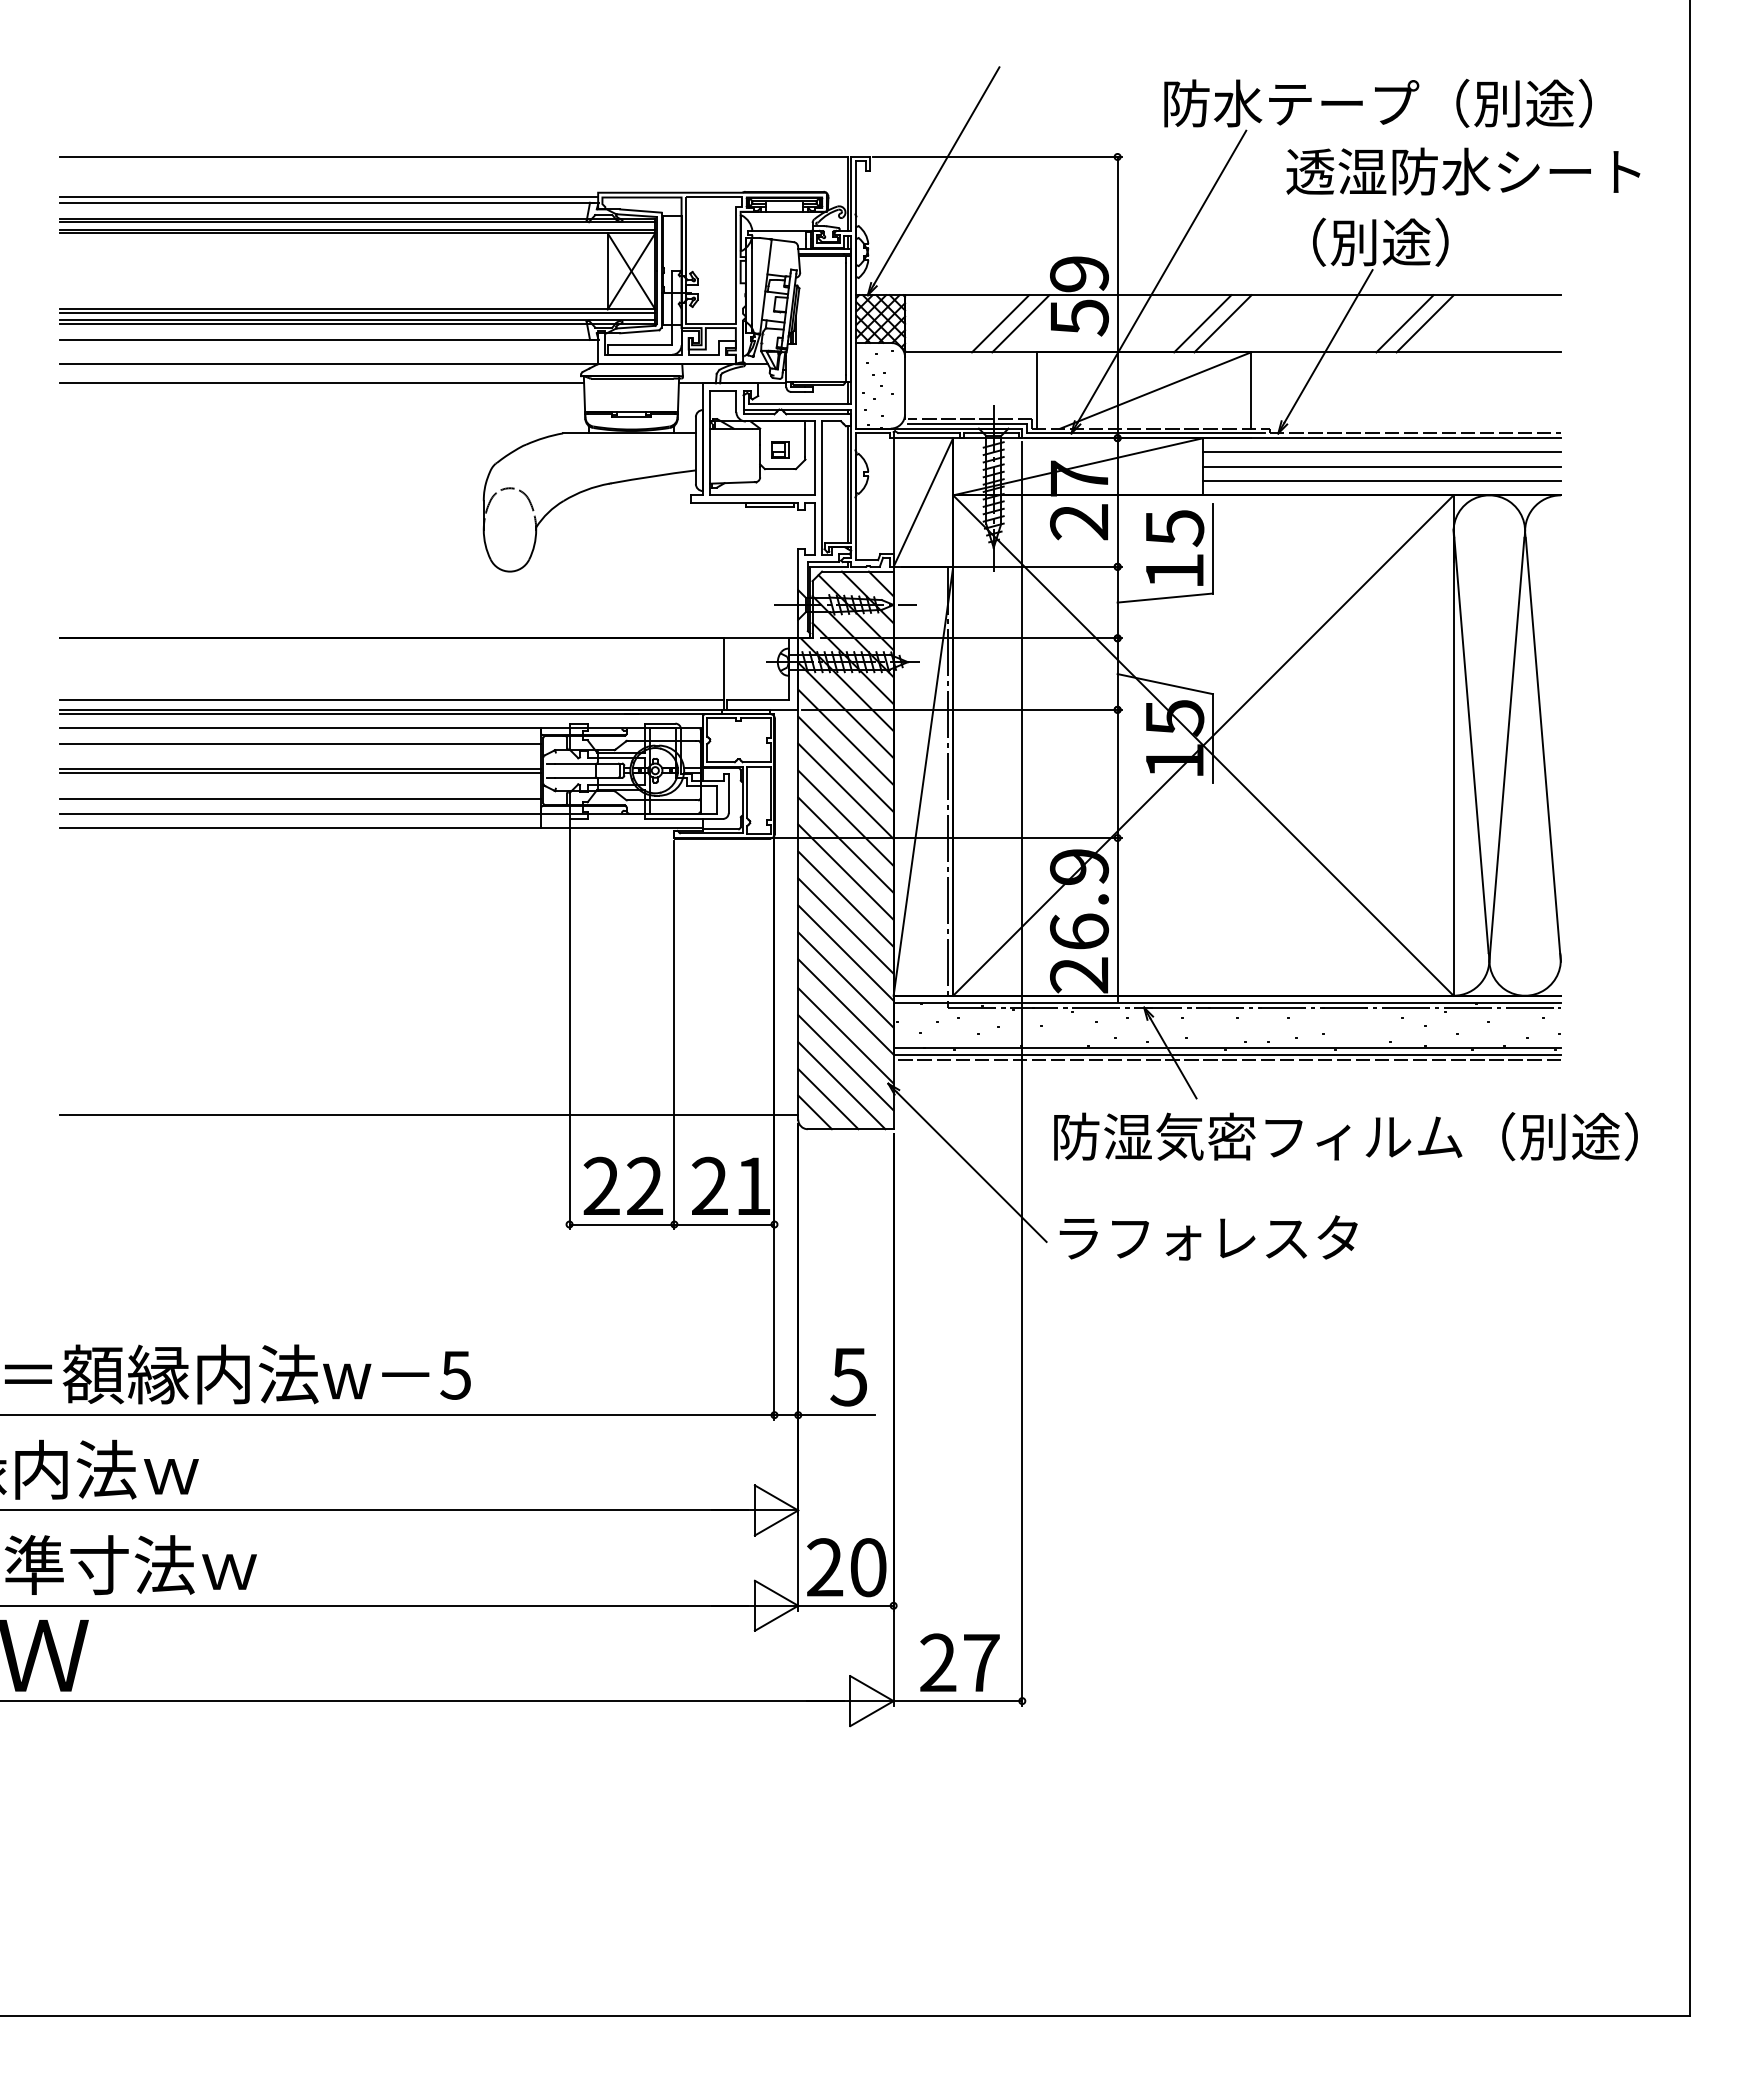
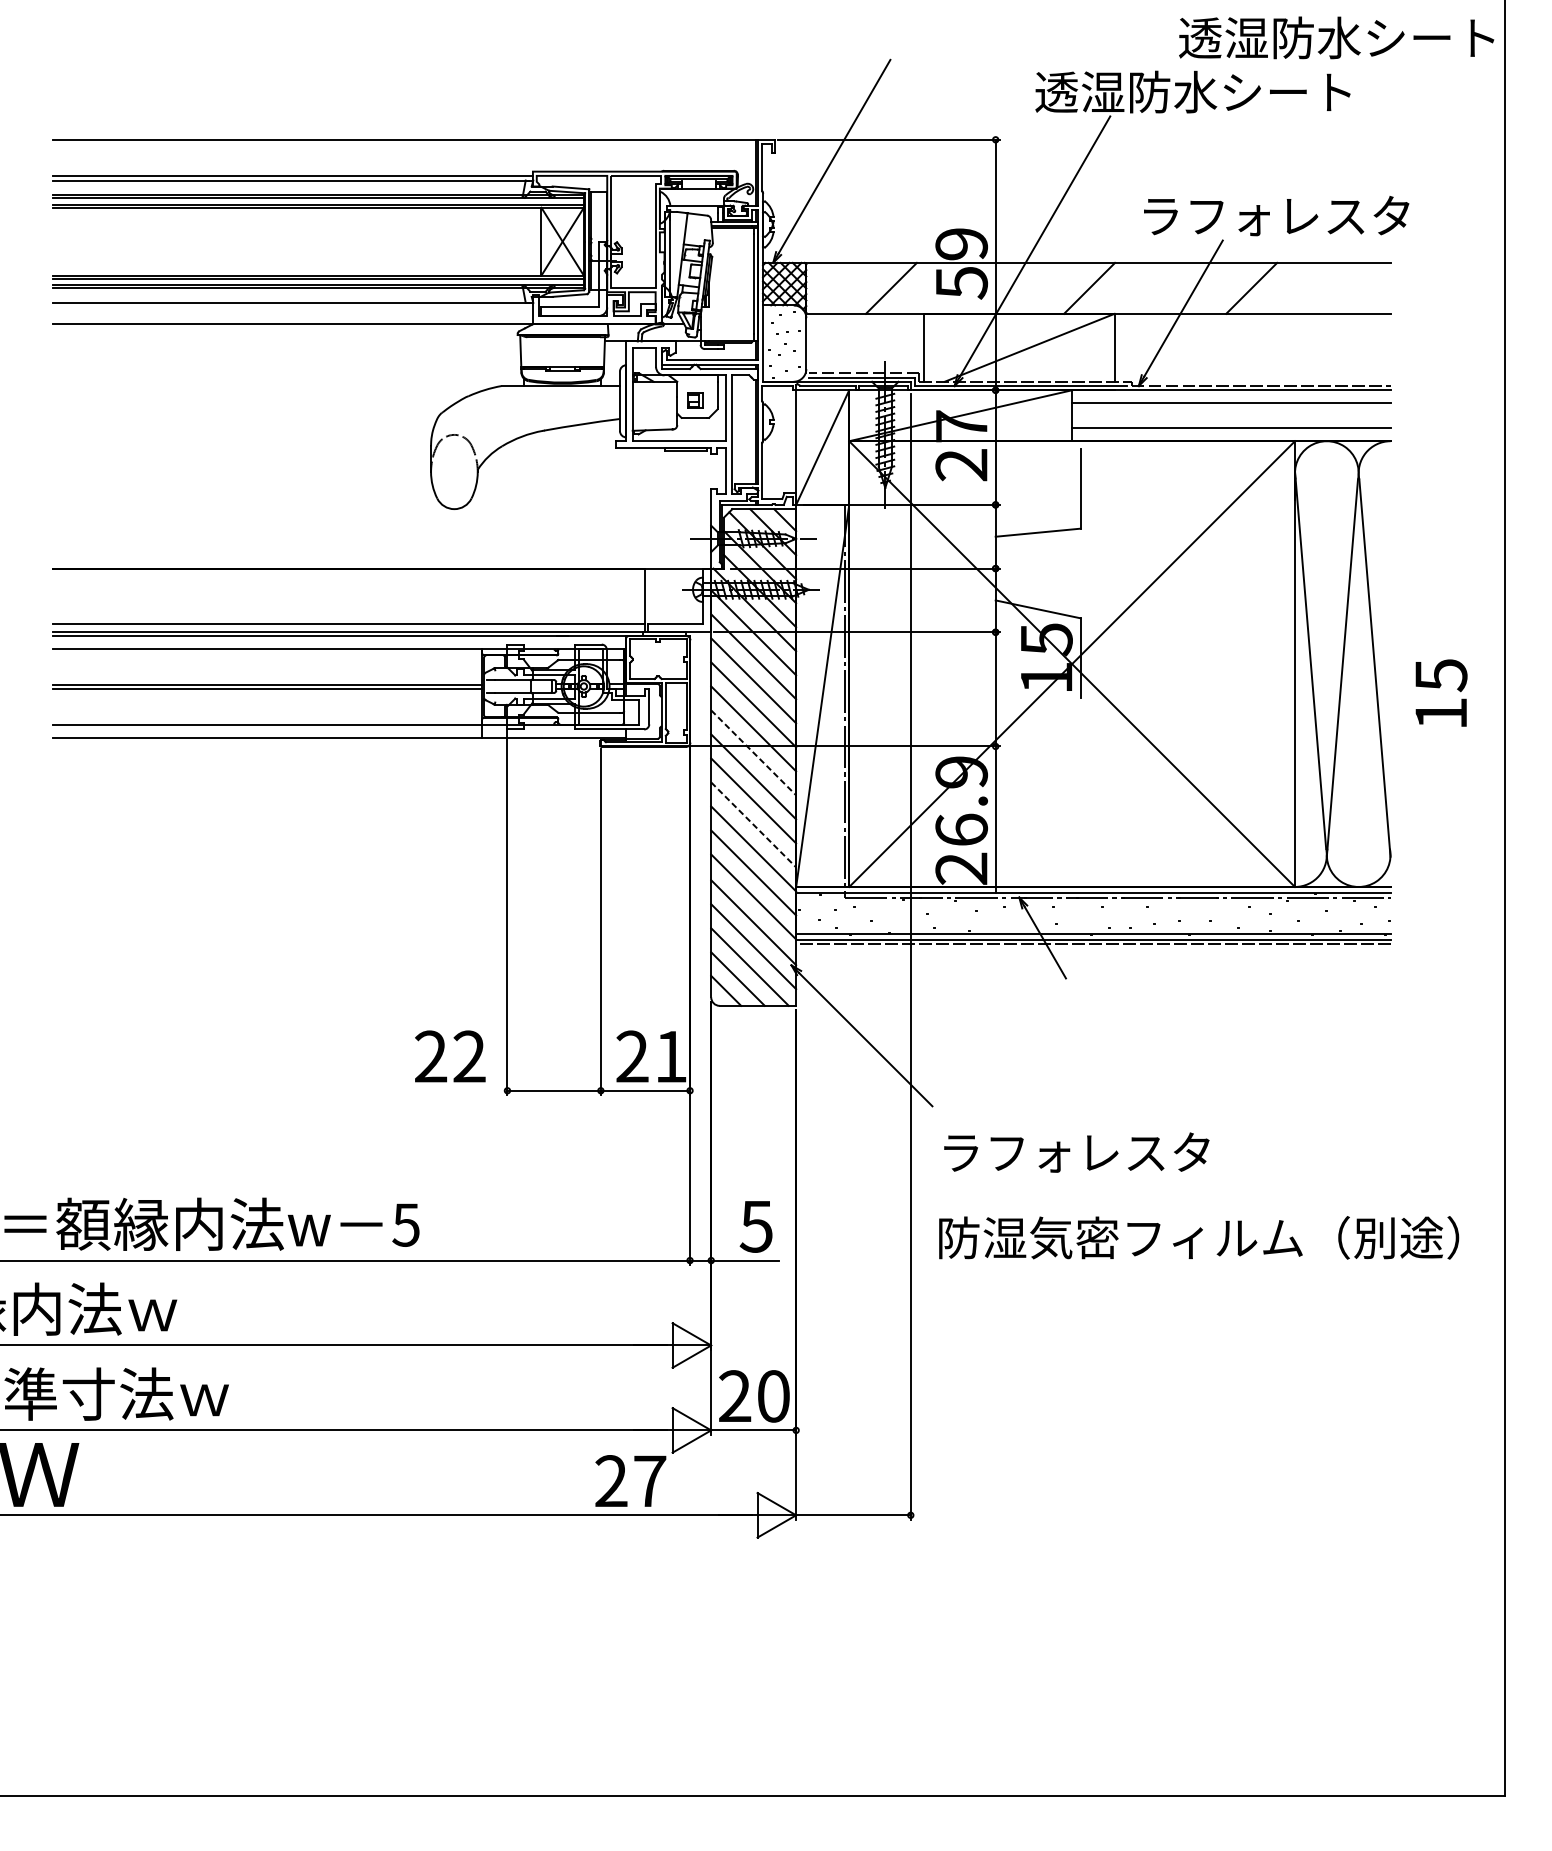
text: (1376, 102) -> (1226, 91), 防水テープ（別途） -> 透湿防水シート
text: (1463, 171) -> (1336, 37), moved
text: (1432, 241) -> (1276, 215), （別途） -> ラフォレスタ
line: (1020, 323) -> (909, 288), removed
line: (1202, 323) -> (1071, 288), removed
line: (1424, 323) -> (1269, 288), removed
line: (321, 383) -> (286, 341), removed
line: (1381, 466) -> (1230, 415), removed
text: (1175, 547) -> (1441, 692), moved
line: (299, 743) -> (266, 662), removed
line: (299, 798) -> (266, 711), removed
line: (846, 845) -> (754, 753), solid -> dashed
line: (846, 926) -> (754, 825), solid -> dashed
line: (428, 1114) -> (381, 992), removed
text: (1345, 1136) -> (1198, 1237), moved
text: (622, 1185) -> (449, 1056), moved
text: (1208, 1237) -> (1076, 1152), moved
text: (959, 1662) -> (630, 1480), moved

